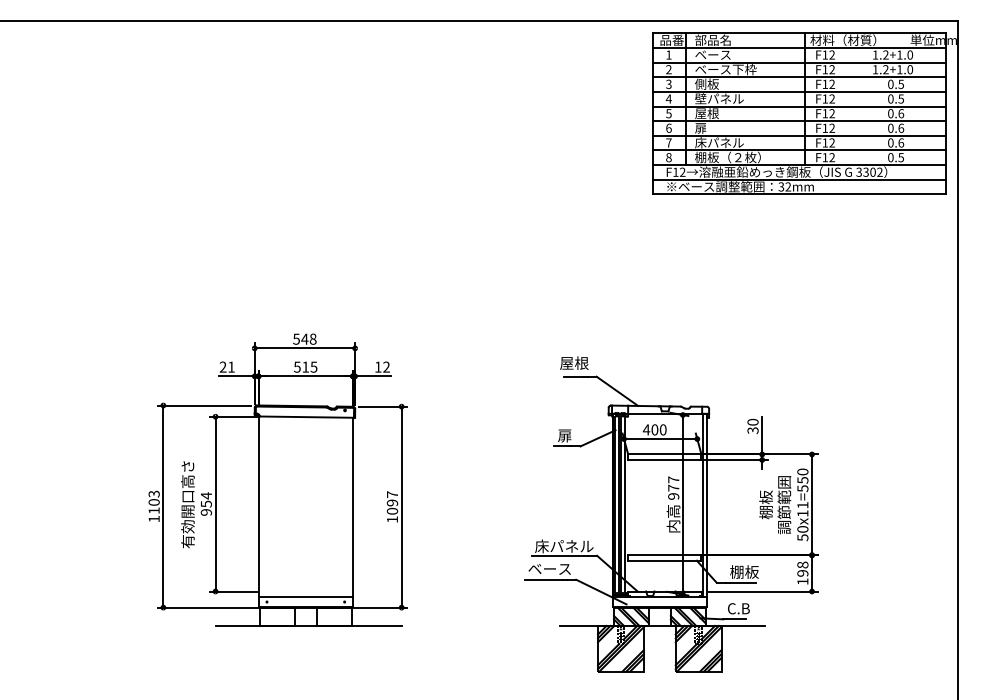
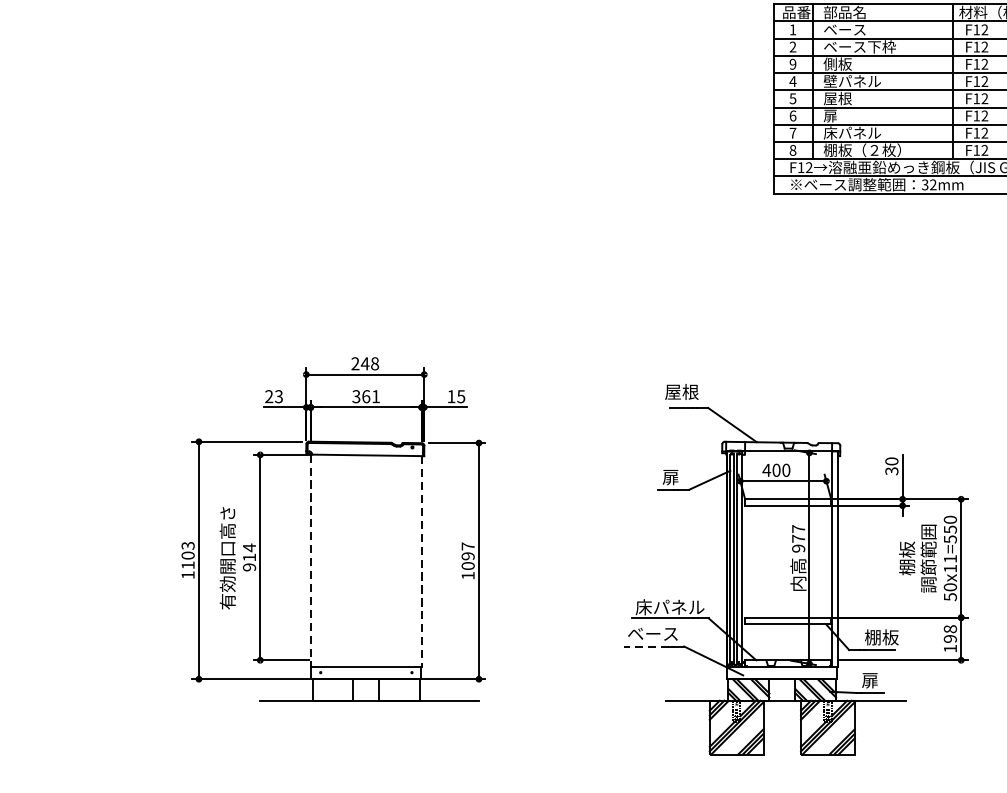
text: (668, 84) -> (792, 64), 3 -> 9
text: (296, 338) -> (355, 362), 548 -> 248
text: (231, 366) -> (278, 395), 21 -> 23
text: (305, 366) -> (365, 395), 515 -> 361
text: (386, 366) -> (461, 395), 12 -> 15
text: (206, 503) -> (249, 556), 954 -> 914
line: (258, 507) -> (310, 561), solid -> dashed
line: (352, 507) -> (421, 561), solid -> dashed
line: (543, 579) -> (645, 646), solid -> dashed
text: (738, 608) -> (874, 680), C.B -> 扉

